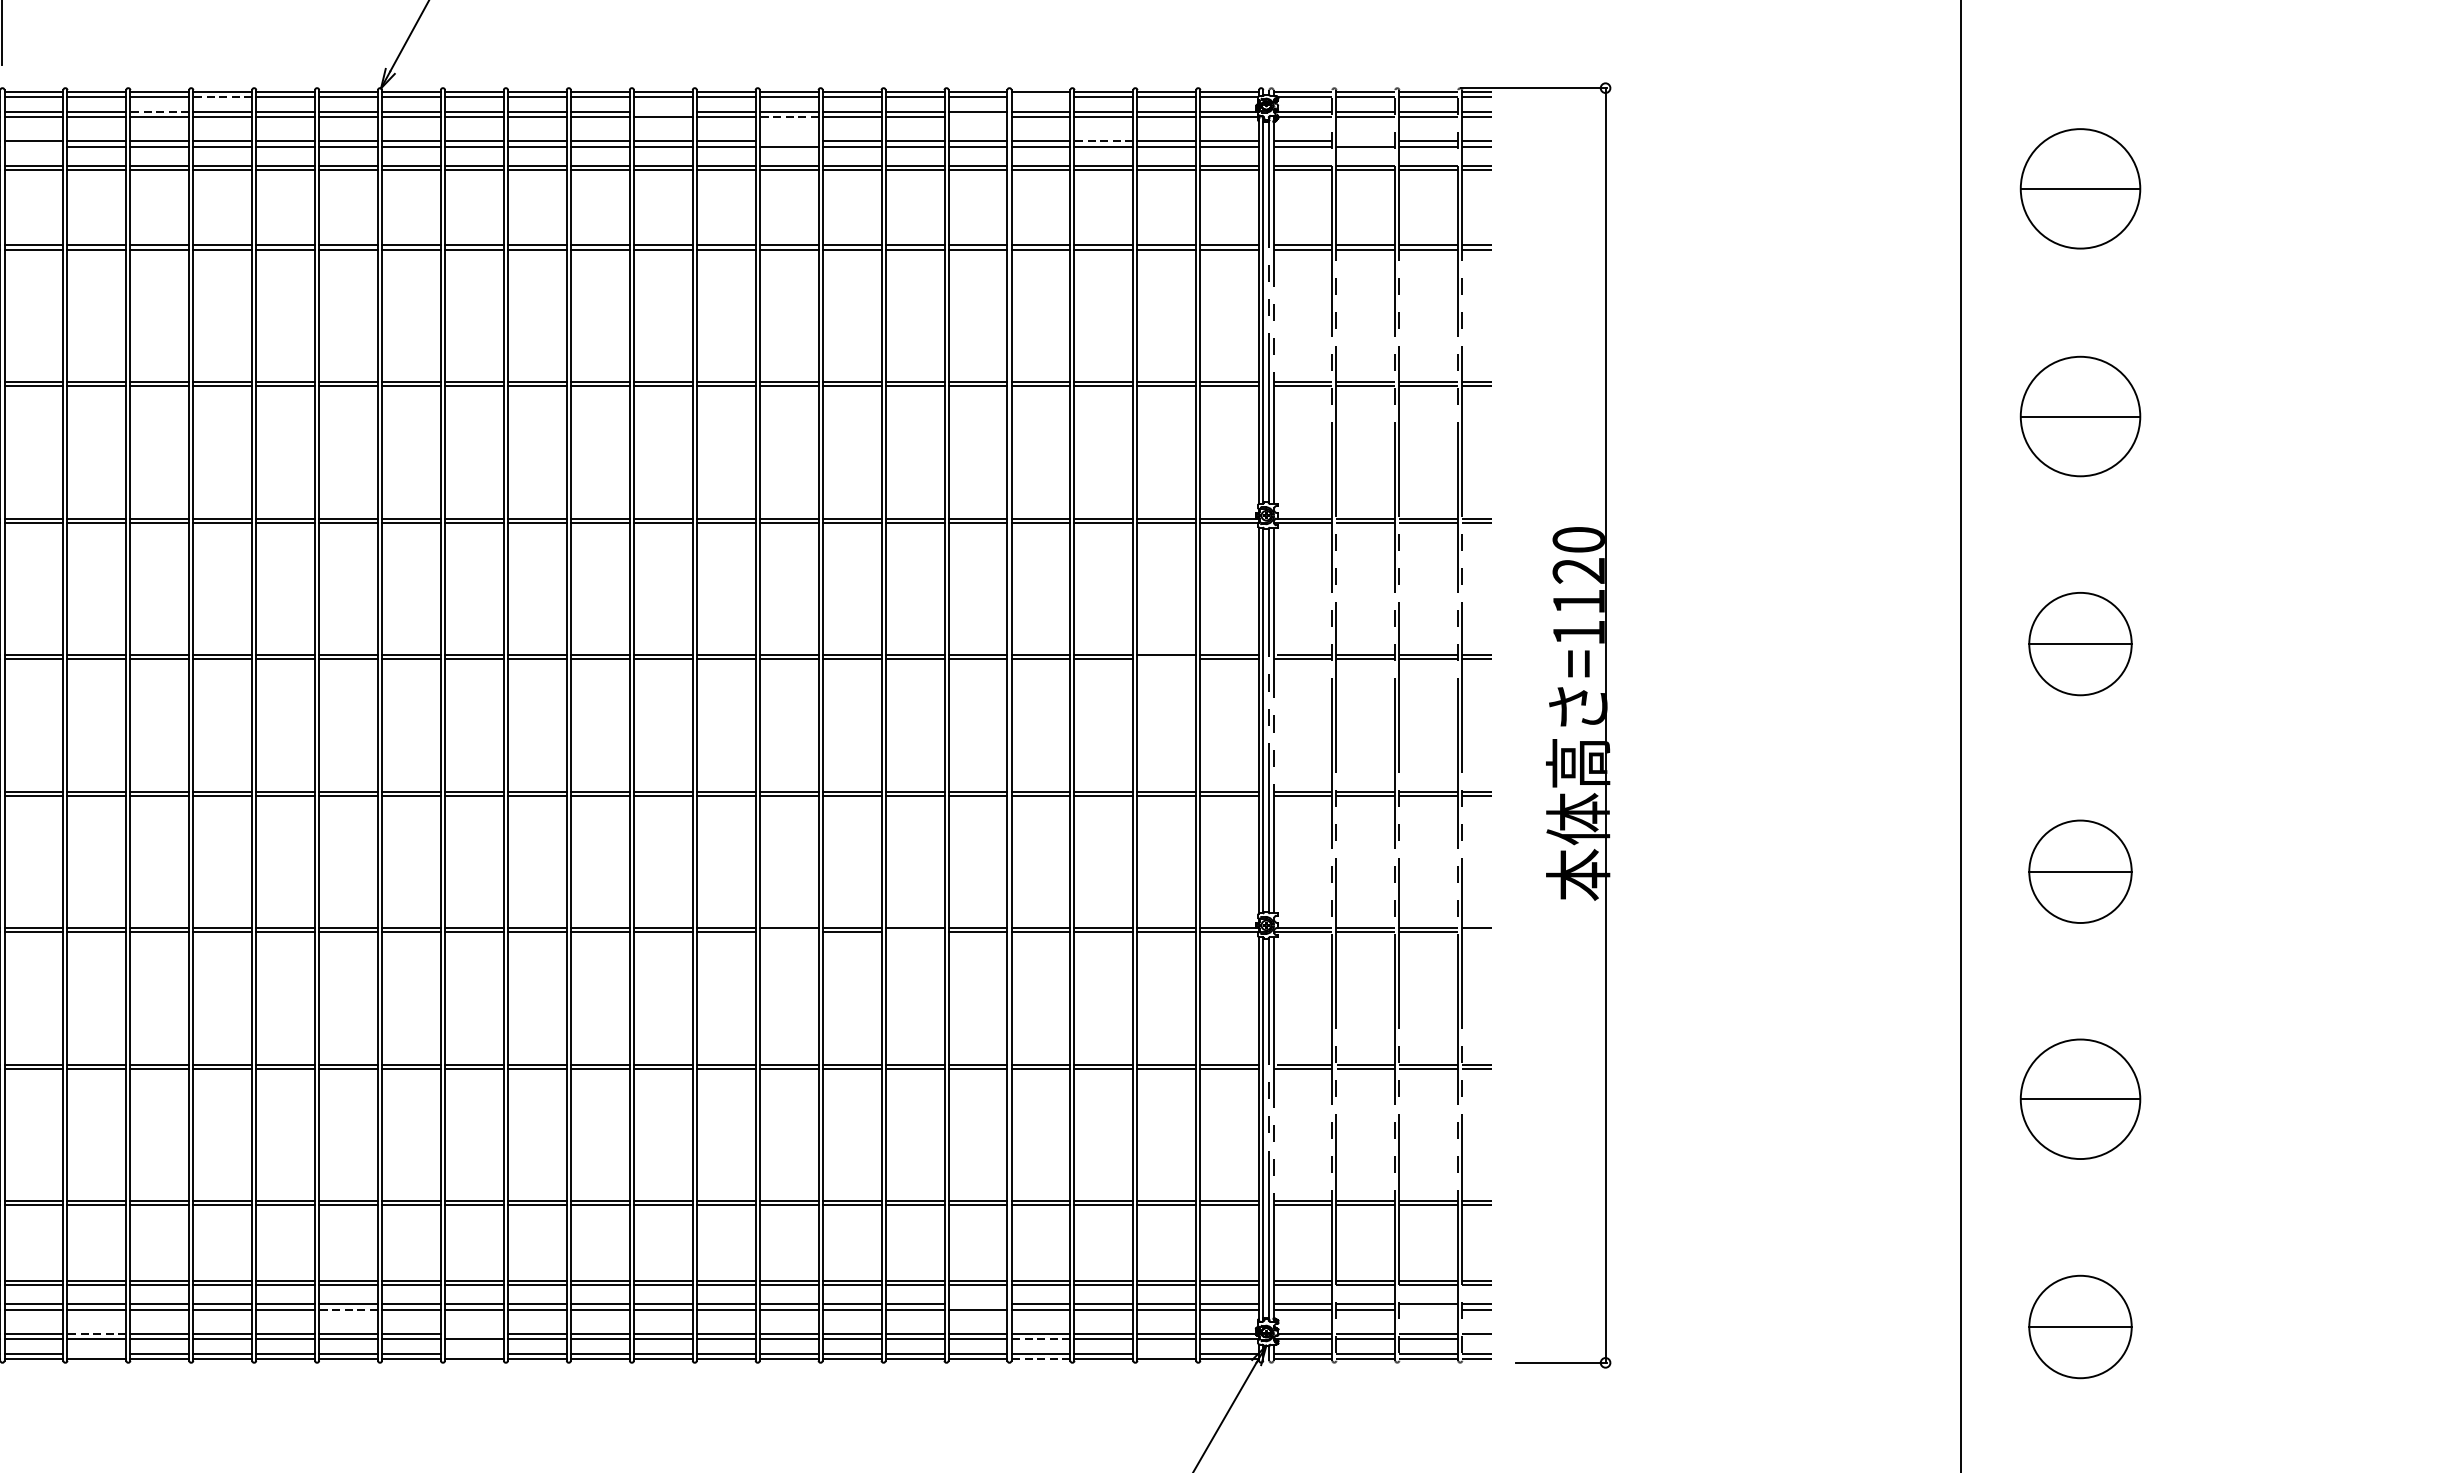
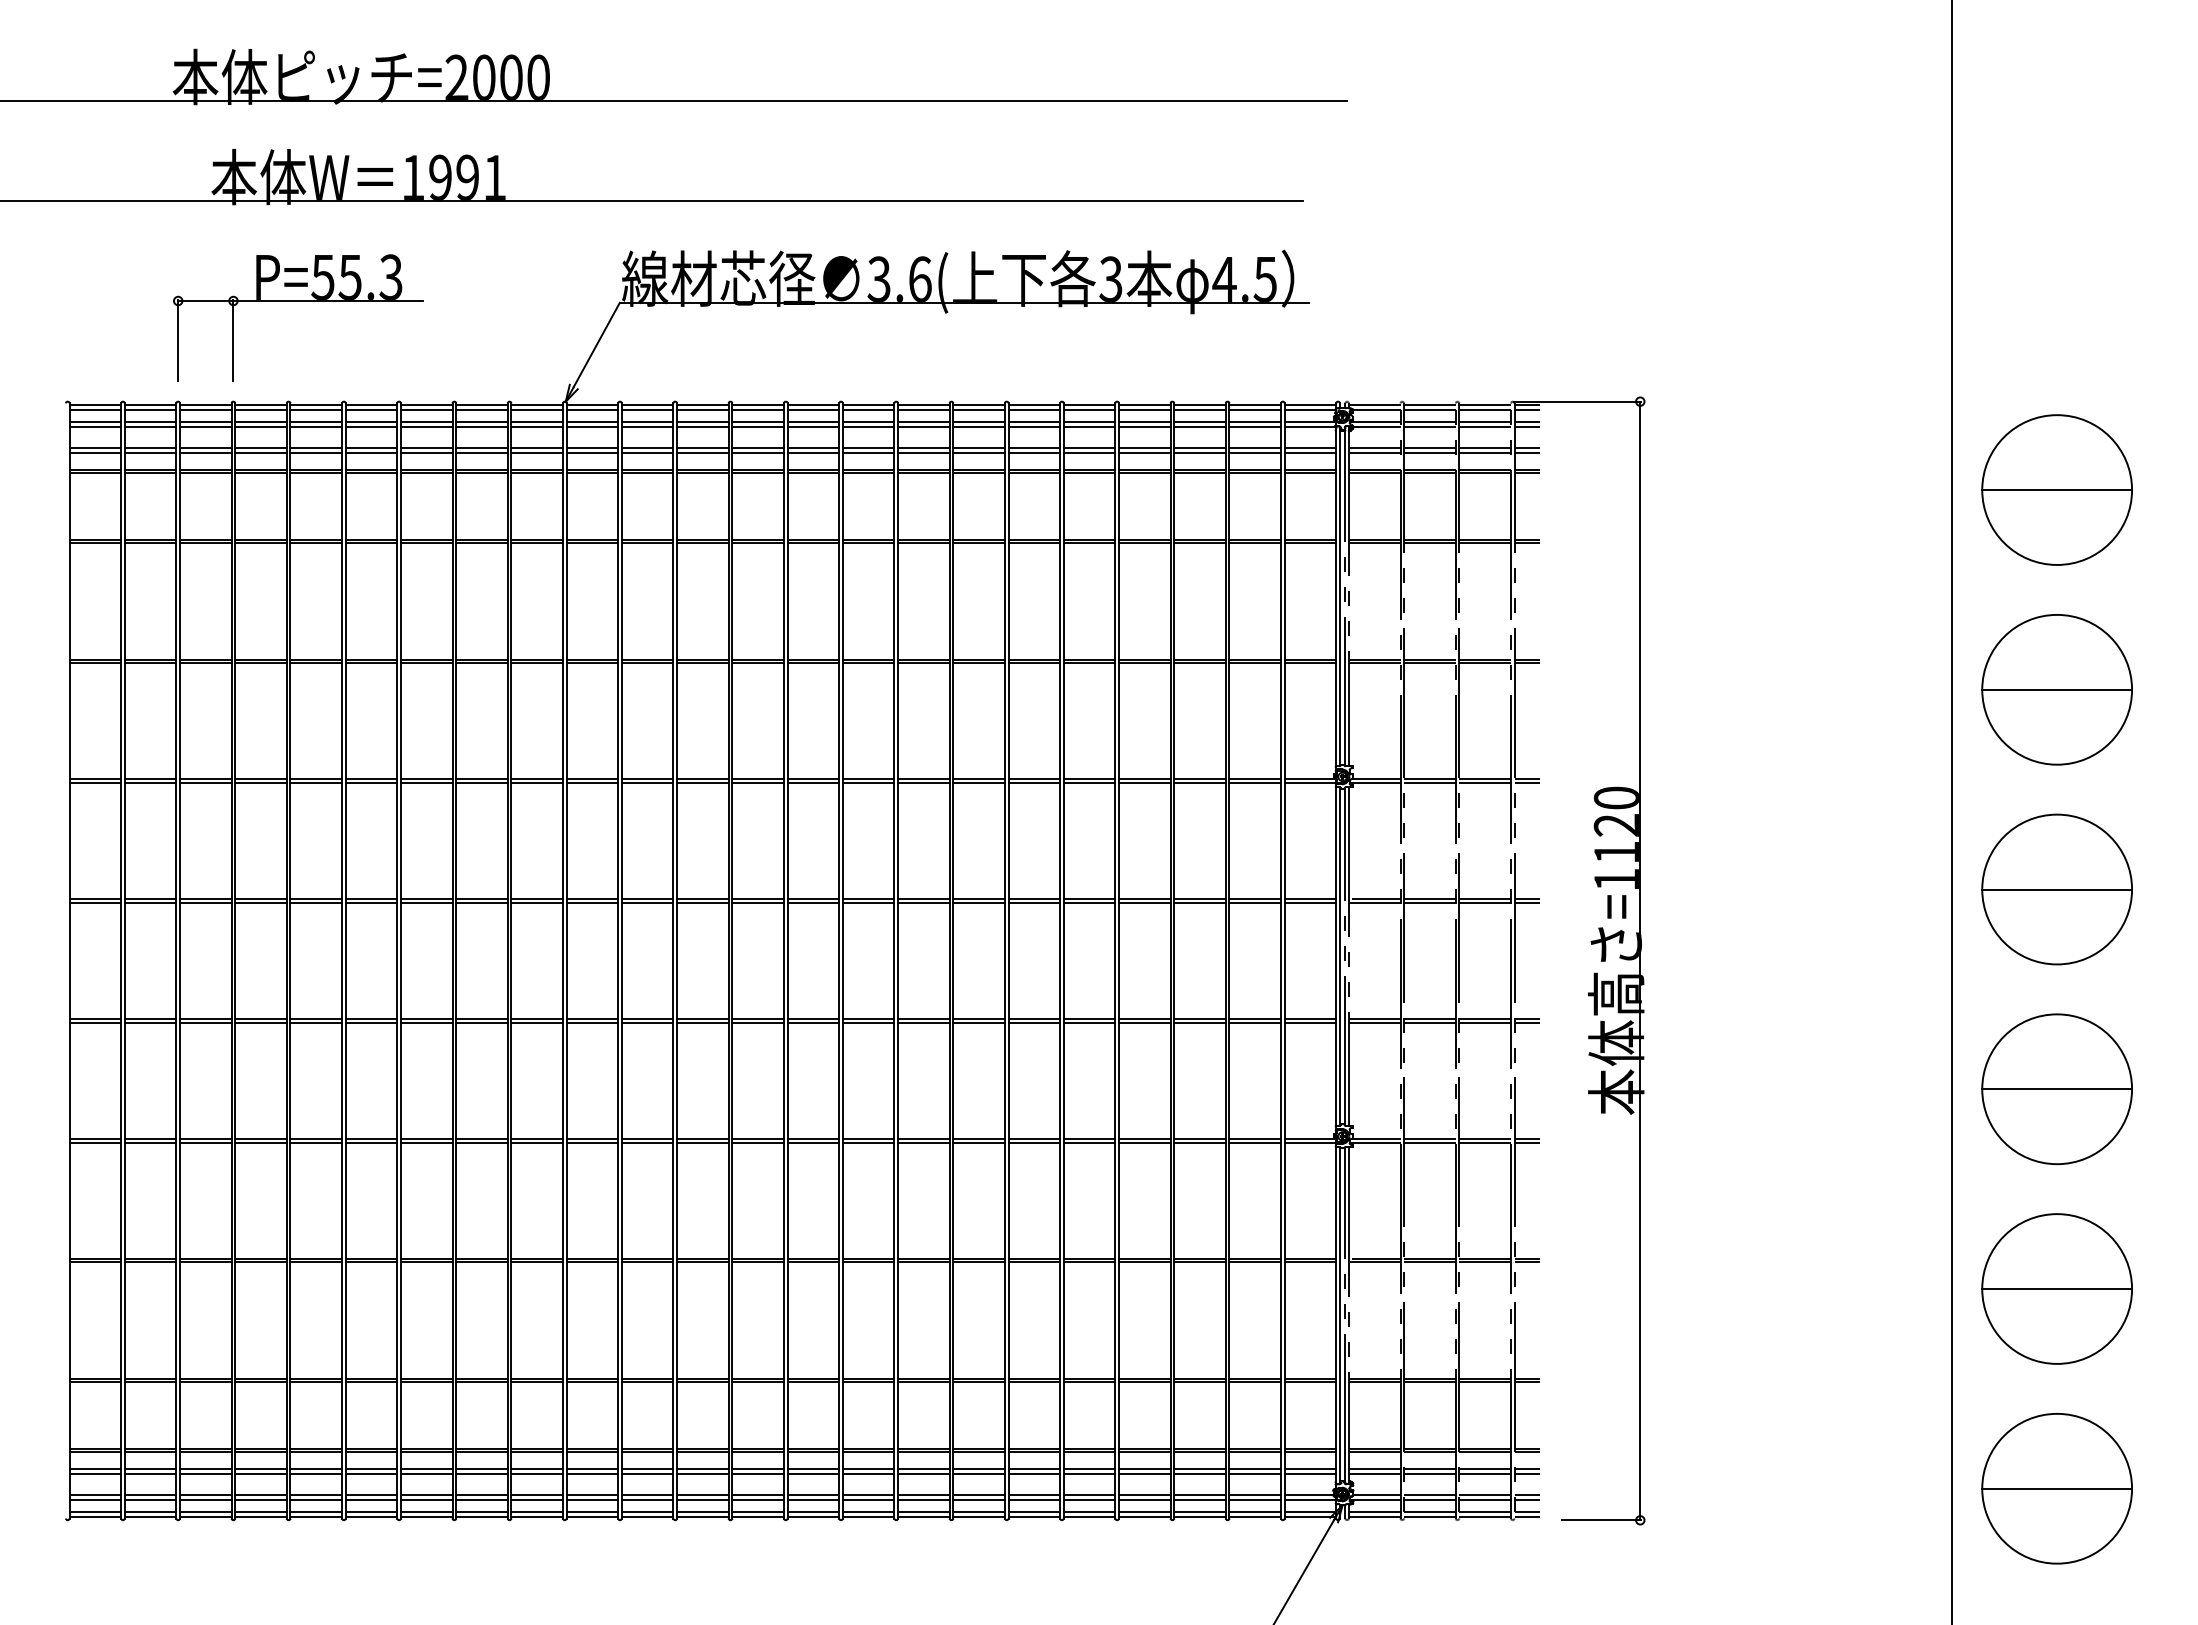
line: (222, 97) -> (426, 409), dashed -> solid
line: (1040, 97) -> (1144, 409), added
line: (159, 111) -> (371, 422), dashed -> solid
line: (663, 111) -> (813, 422), added
line: (788, 116) -> (923, 426), dashed -> solid
line: (977, 116) -> (1089, 426), added
line: (788, 141) -> (923, 448), added
line: (1104, 141) -> (1200, 448), dashed -> solid
line: (1365, 141) -> (1429, 448), added
line: (33, 146) -> (260, 452), added
part: (2079, 188) -> (2056, 489), size x1.43
part: (2079, 416) -> (2056, 689), size x1.43
part: (2079, 644) -> (2056, 889), size x1.67
line: (1167, 658) -> (1255, 902), added
part: (2079, 871) -> (2056, 1089), size x1.67
line: (788, 932) -> (923, 1142), added
line: (915, 932) -> (1034, 1142), added
line: (1477, 932) -> (1527, 1142), added
part: (2079, 1098) -> (2056, 1288), size x1.43
line: (977, 1304) -> (1089, 1469), added
line: (348, 1309) -> (537, 1473), dashed -> solid
line: (1428, 1309) -> (1484, 1473), added
part: (2079, 1326) -> (2056, 1488), size x1.67
line: (97, 1334) -> (316, 1495), dashed -> solid
line: (474, 1334) -> (647, 1495), added
line: (1040, 1339) -> (1144, 1499), dashed -> solid
line: (1477, 1339) -> (1527, 1499), added
line: (97, 1353) -> (316, 1512), added
line: (474, 1353) -> (647, 1512), added
line: (1167, 1353) -> (1255, 1512), added
line: (1040, 1358) -> (1144, 1516), dashed -> solid

